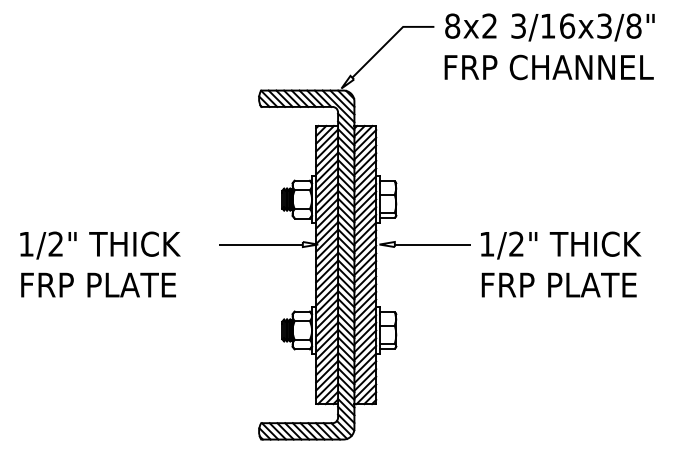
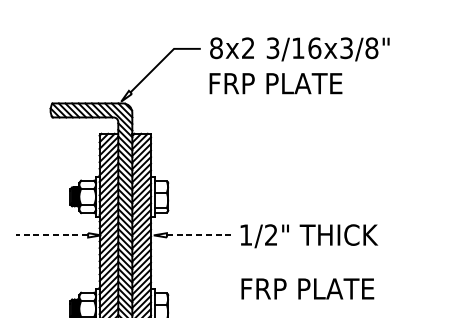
text: (581, 67) -> (326, 83), FRP CHANNEL -> FRP PLATE
line: (260, 244) -> (51, 235), solid -> dashed
line: (433, 244) -> (200, 235), solid -> dashed
text: (558, 284) -> (307, 288), moved

